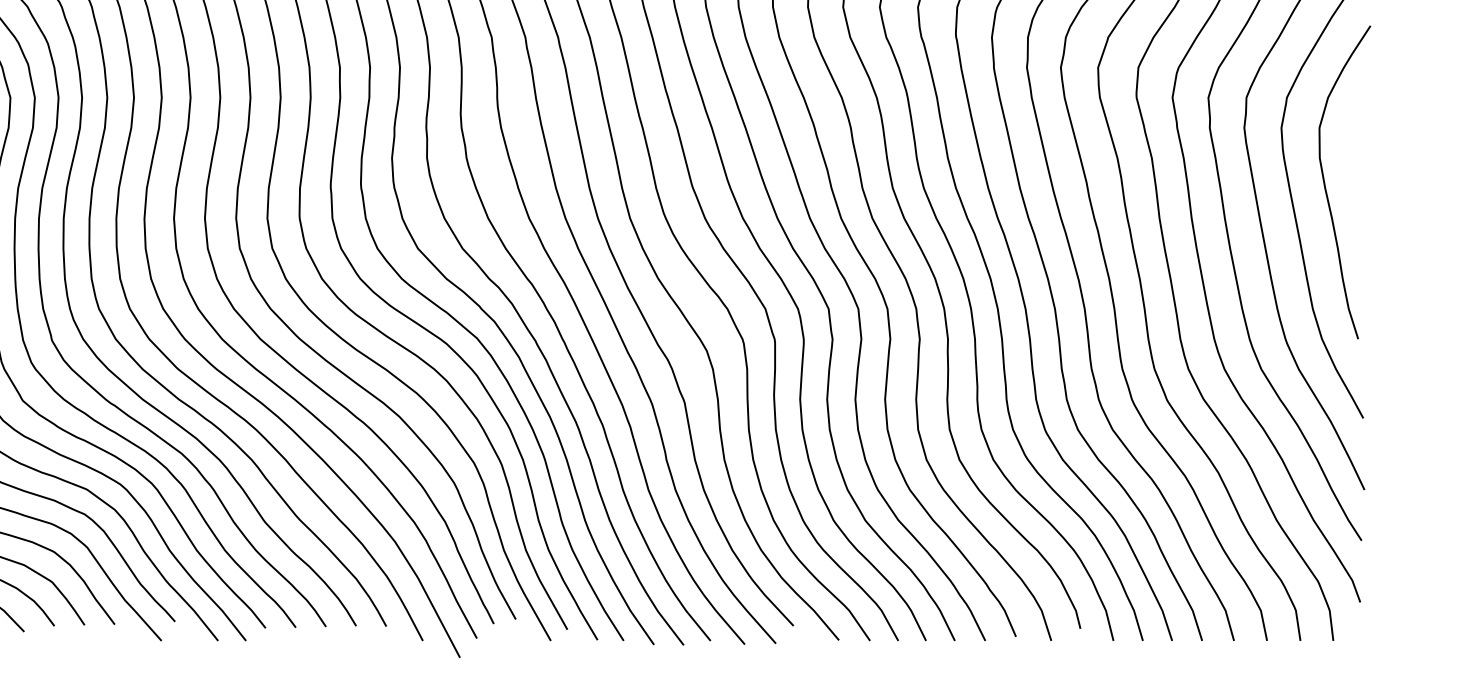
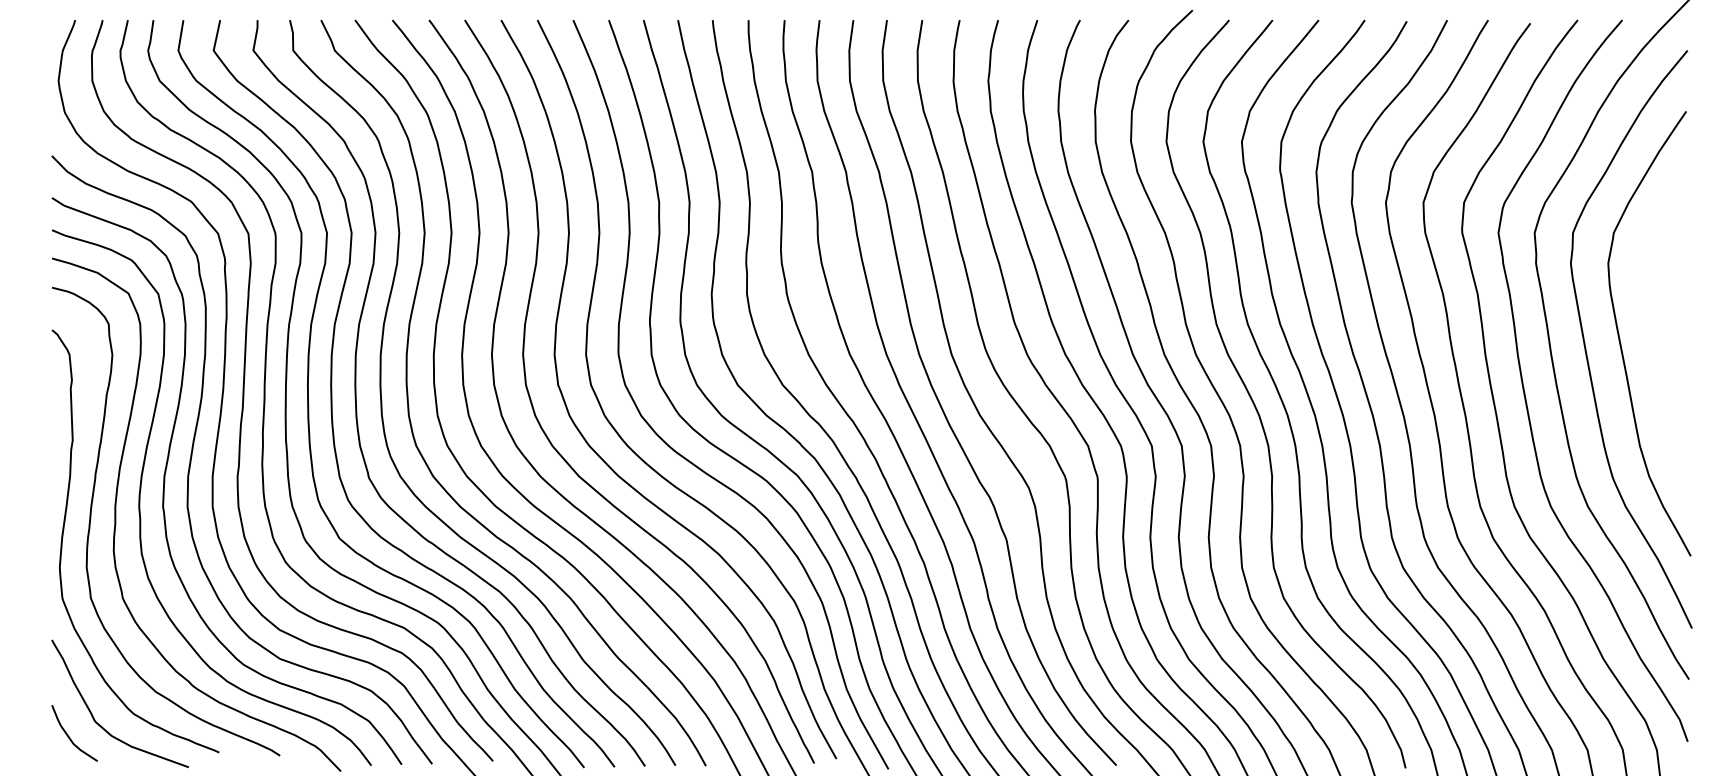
curve: (1326, 187) -> (1653, 323), removed

